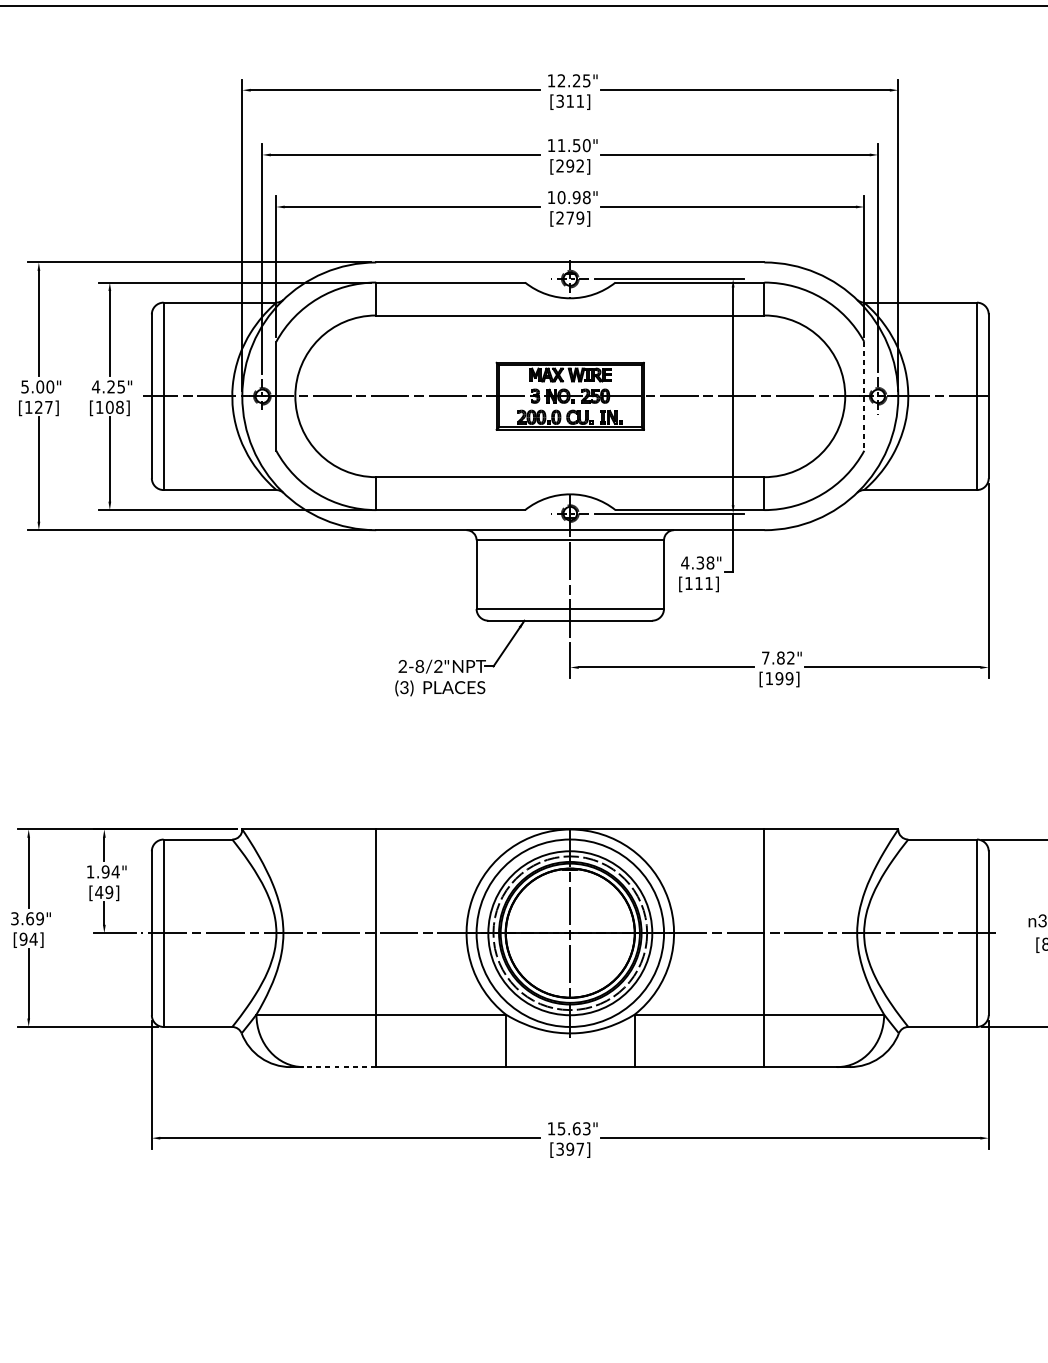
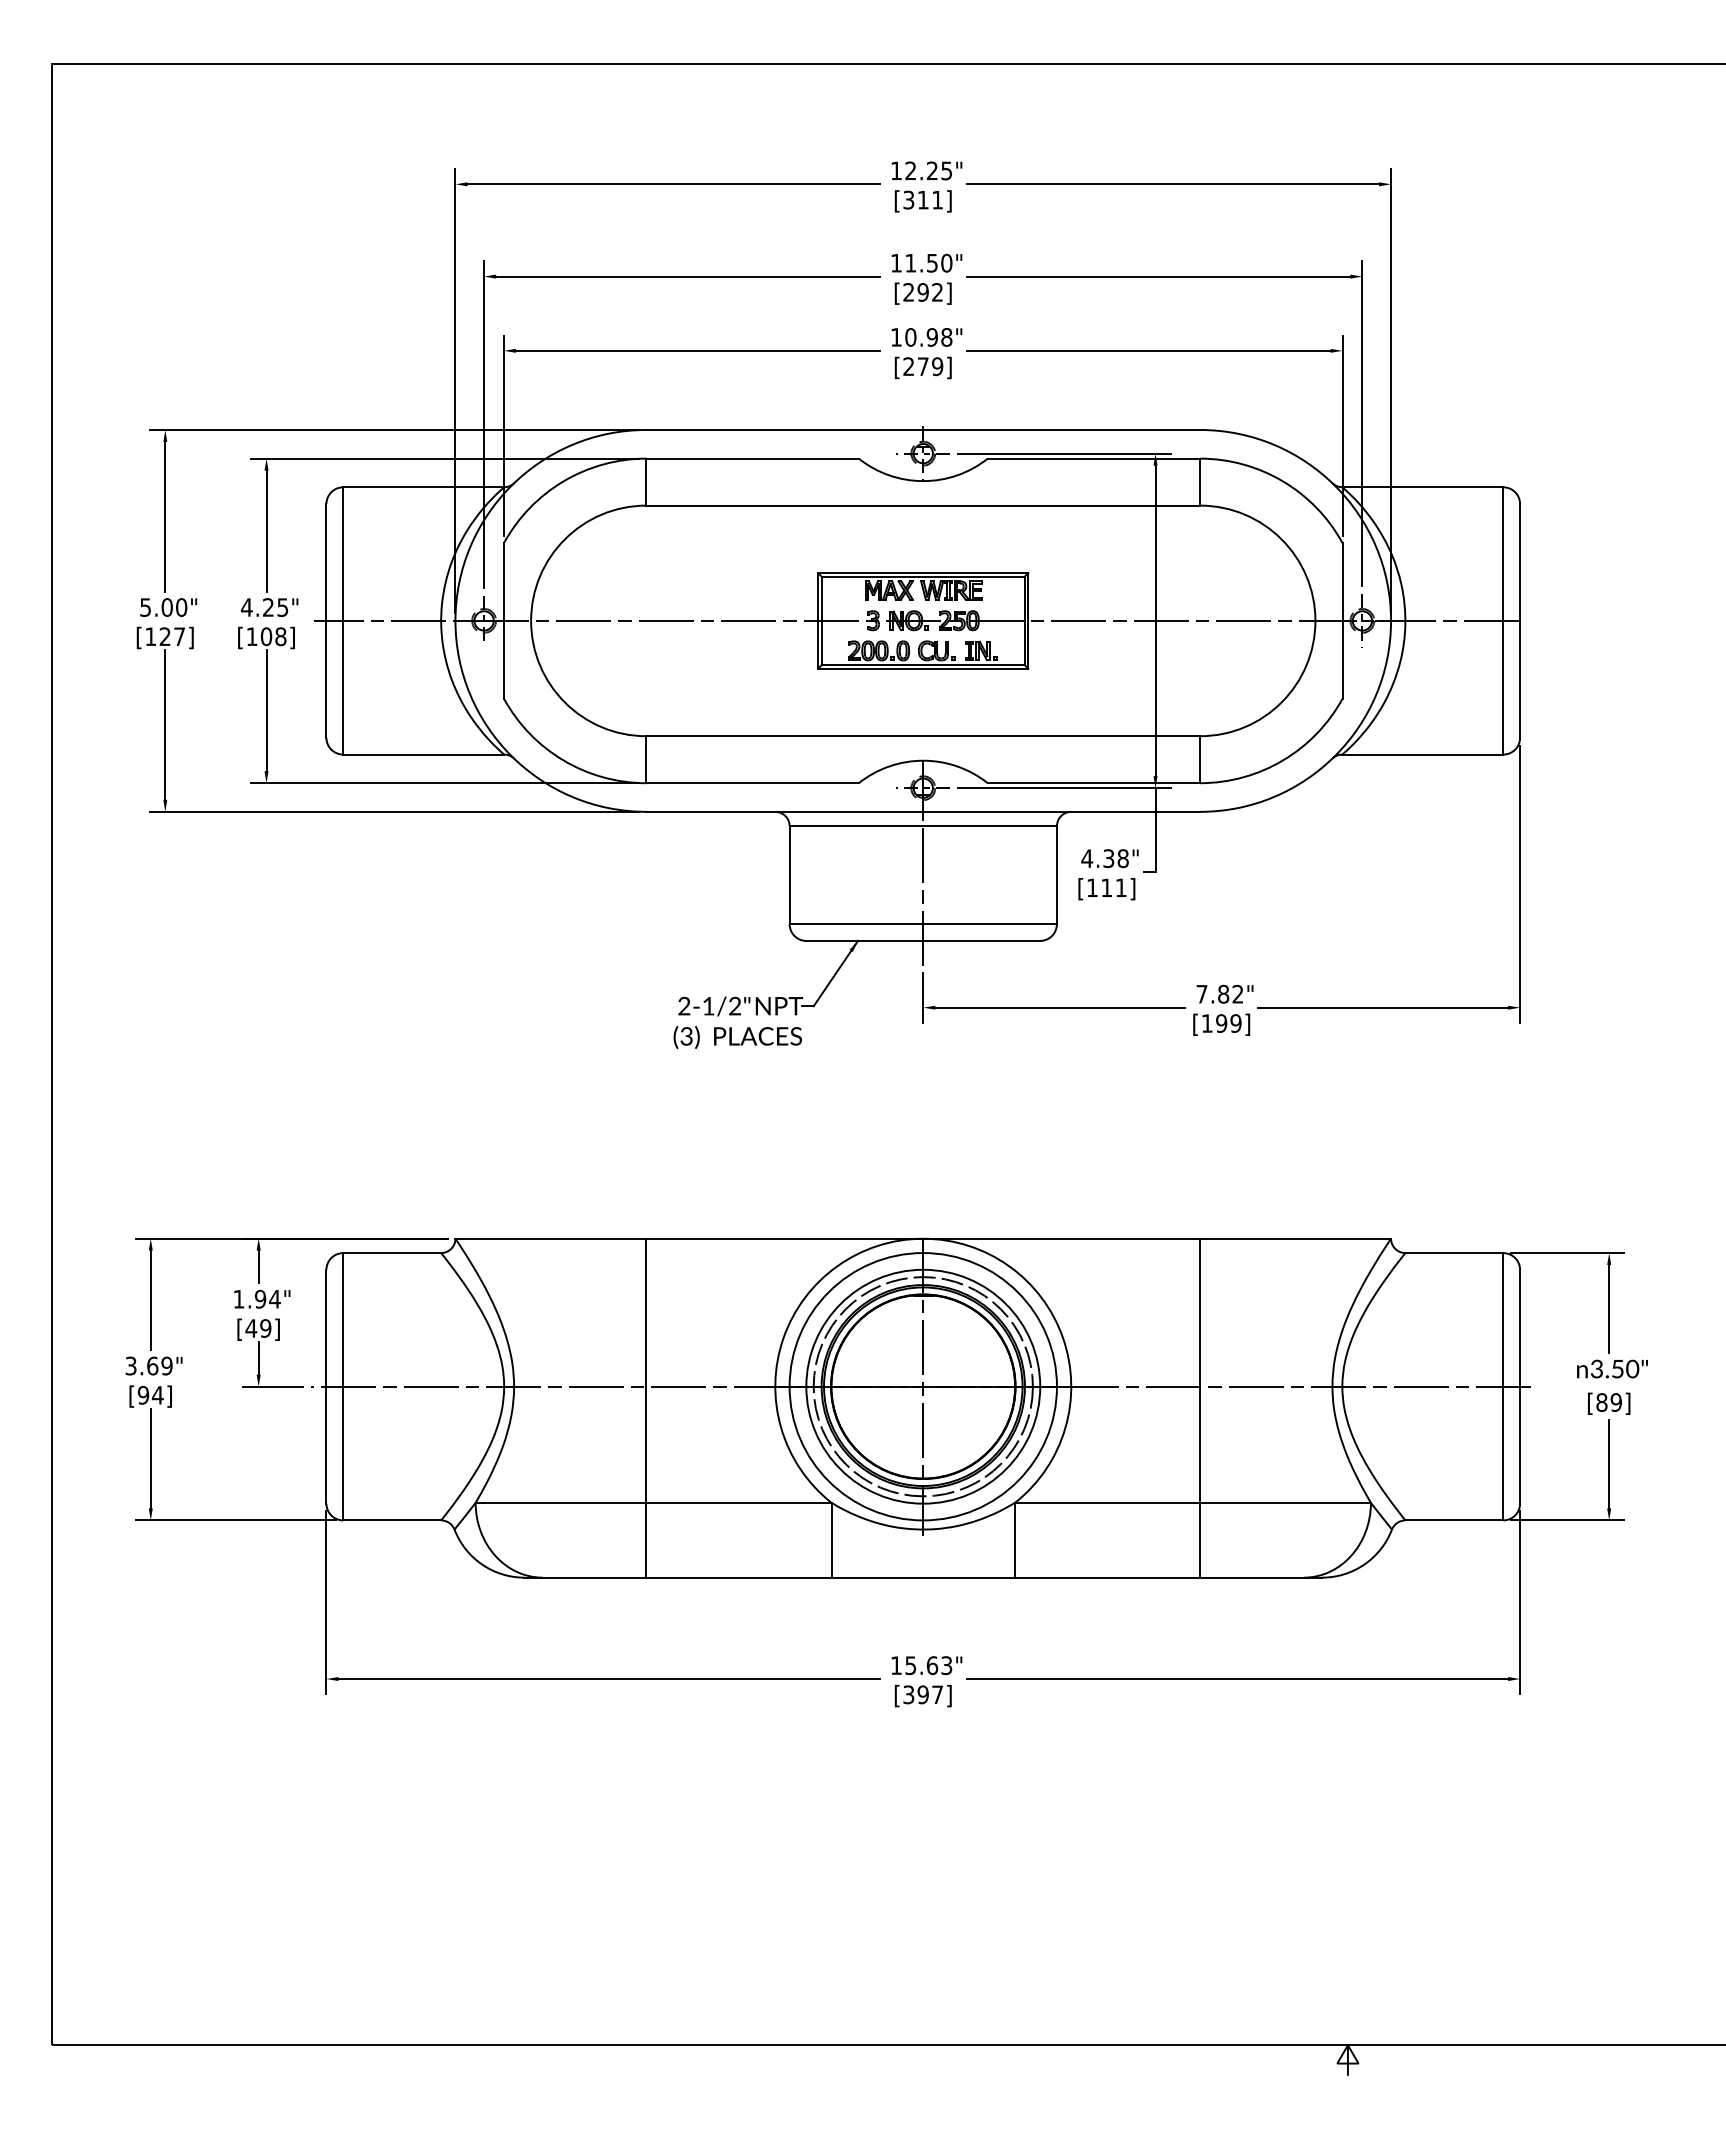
line: (864, 396) -> (1342, 620), dashed -> solid
text: (419, 665) -> (708, 1005), 2-8/2" -> 2-1/2"
line: (339, 1066) -> (594, 1577), dashed -> solid

